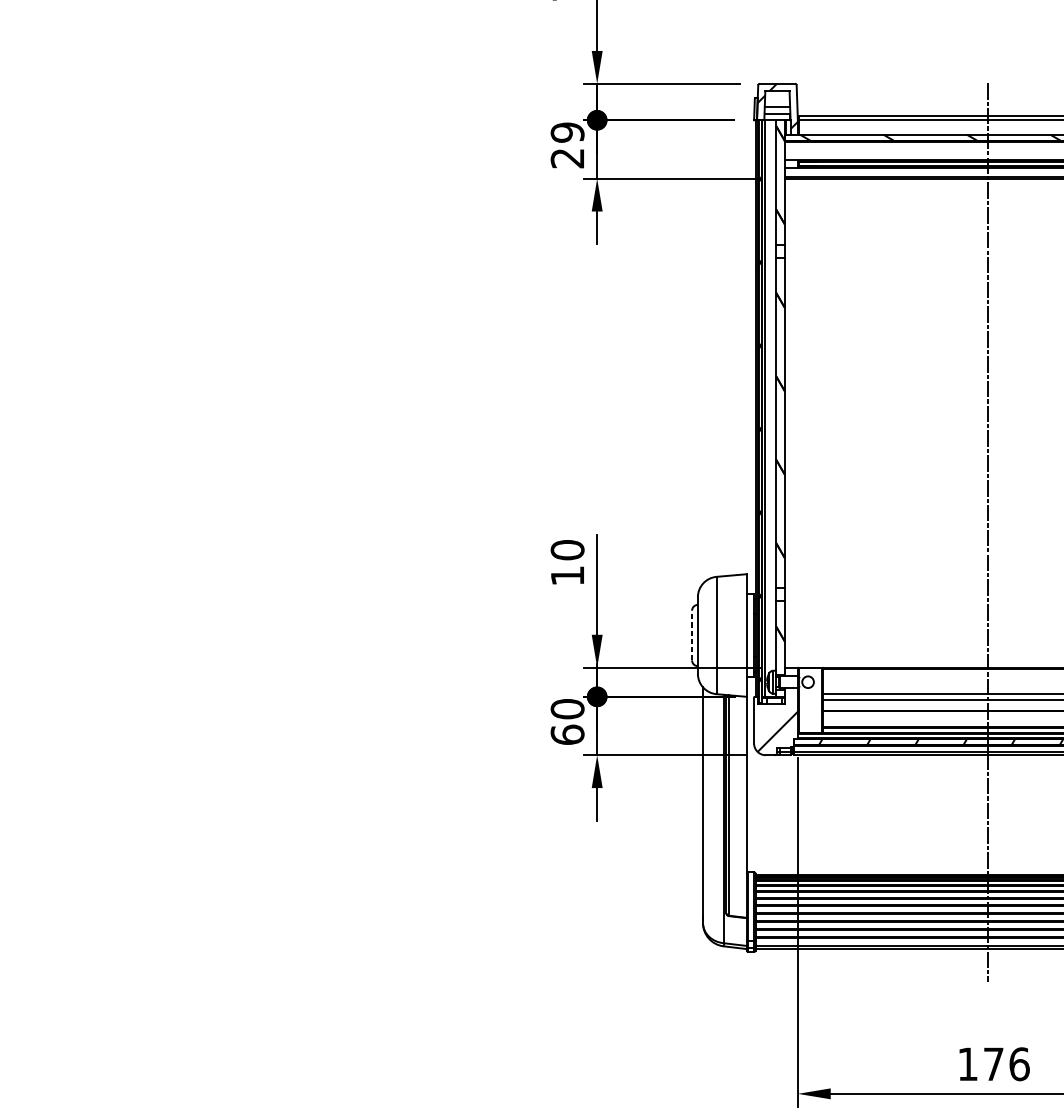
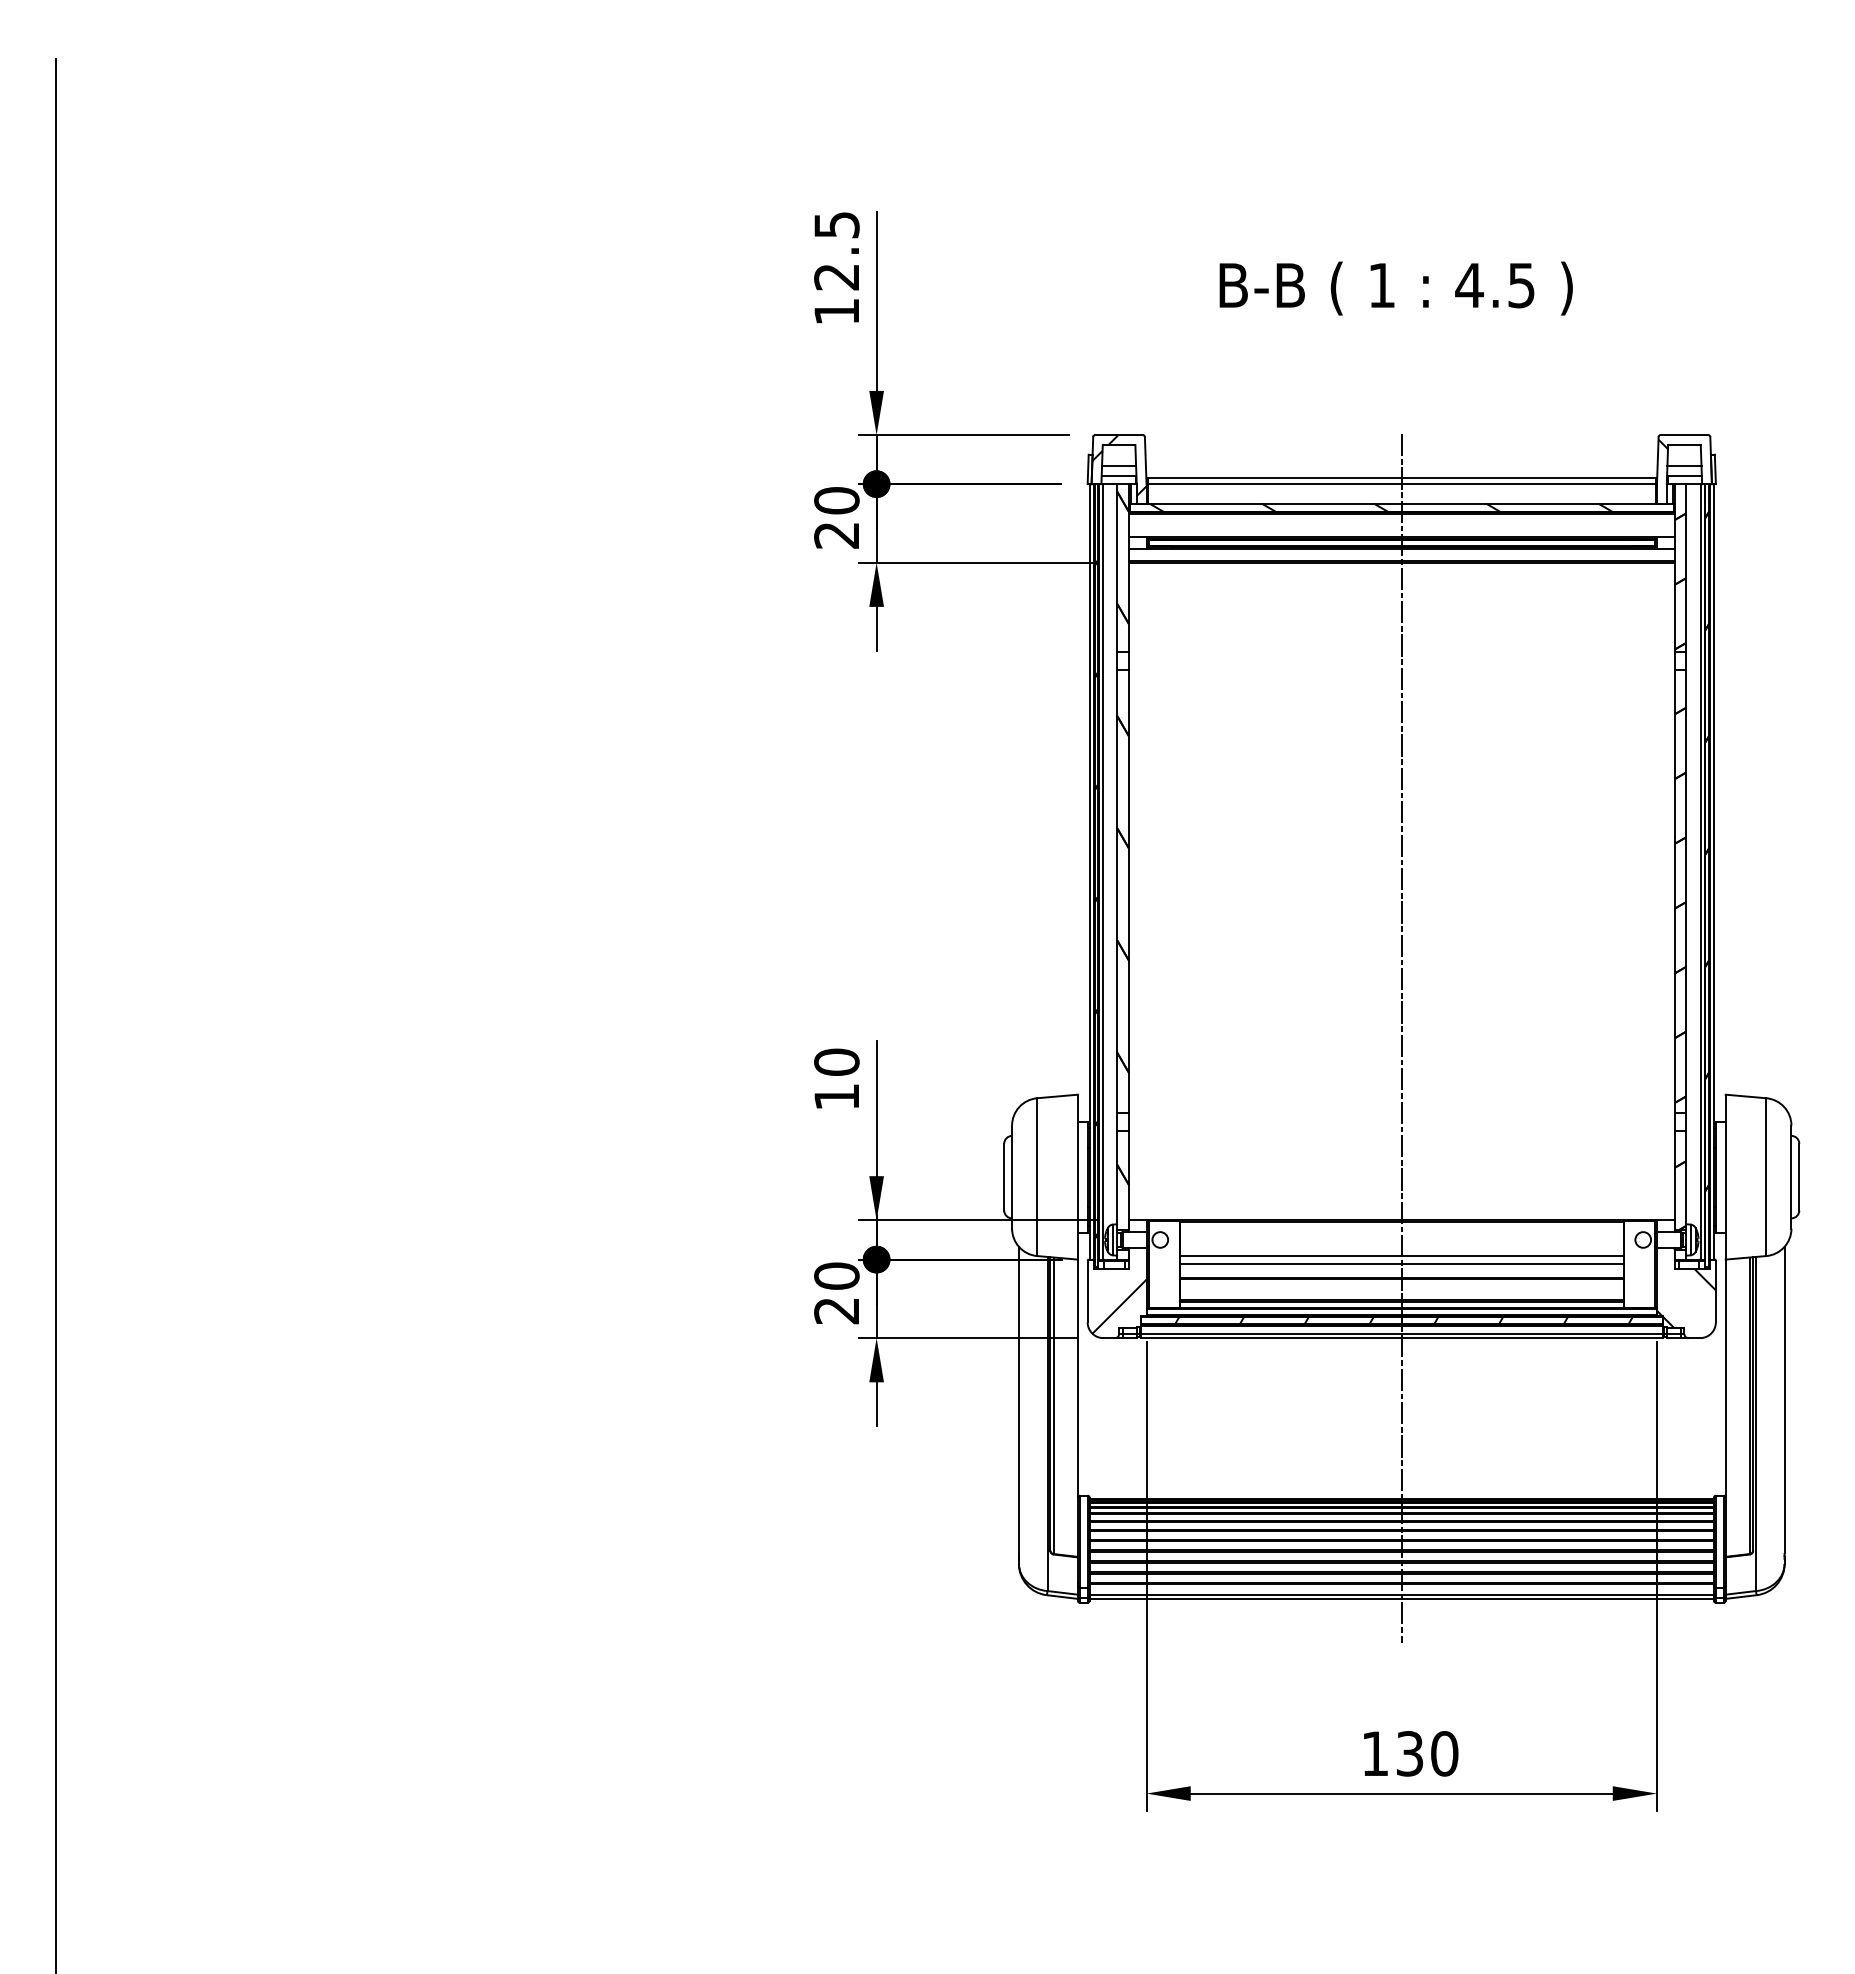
text: (567, 132) -> (836, 500), 29 -> 20
line: (692, 635) -> (1004, 1176), dashed -> solid
text: (567, 734) -> (836, 1310), 60 -> 20
text: (1006, 1064) -> (1427, 1753), 176 -> 130

